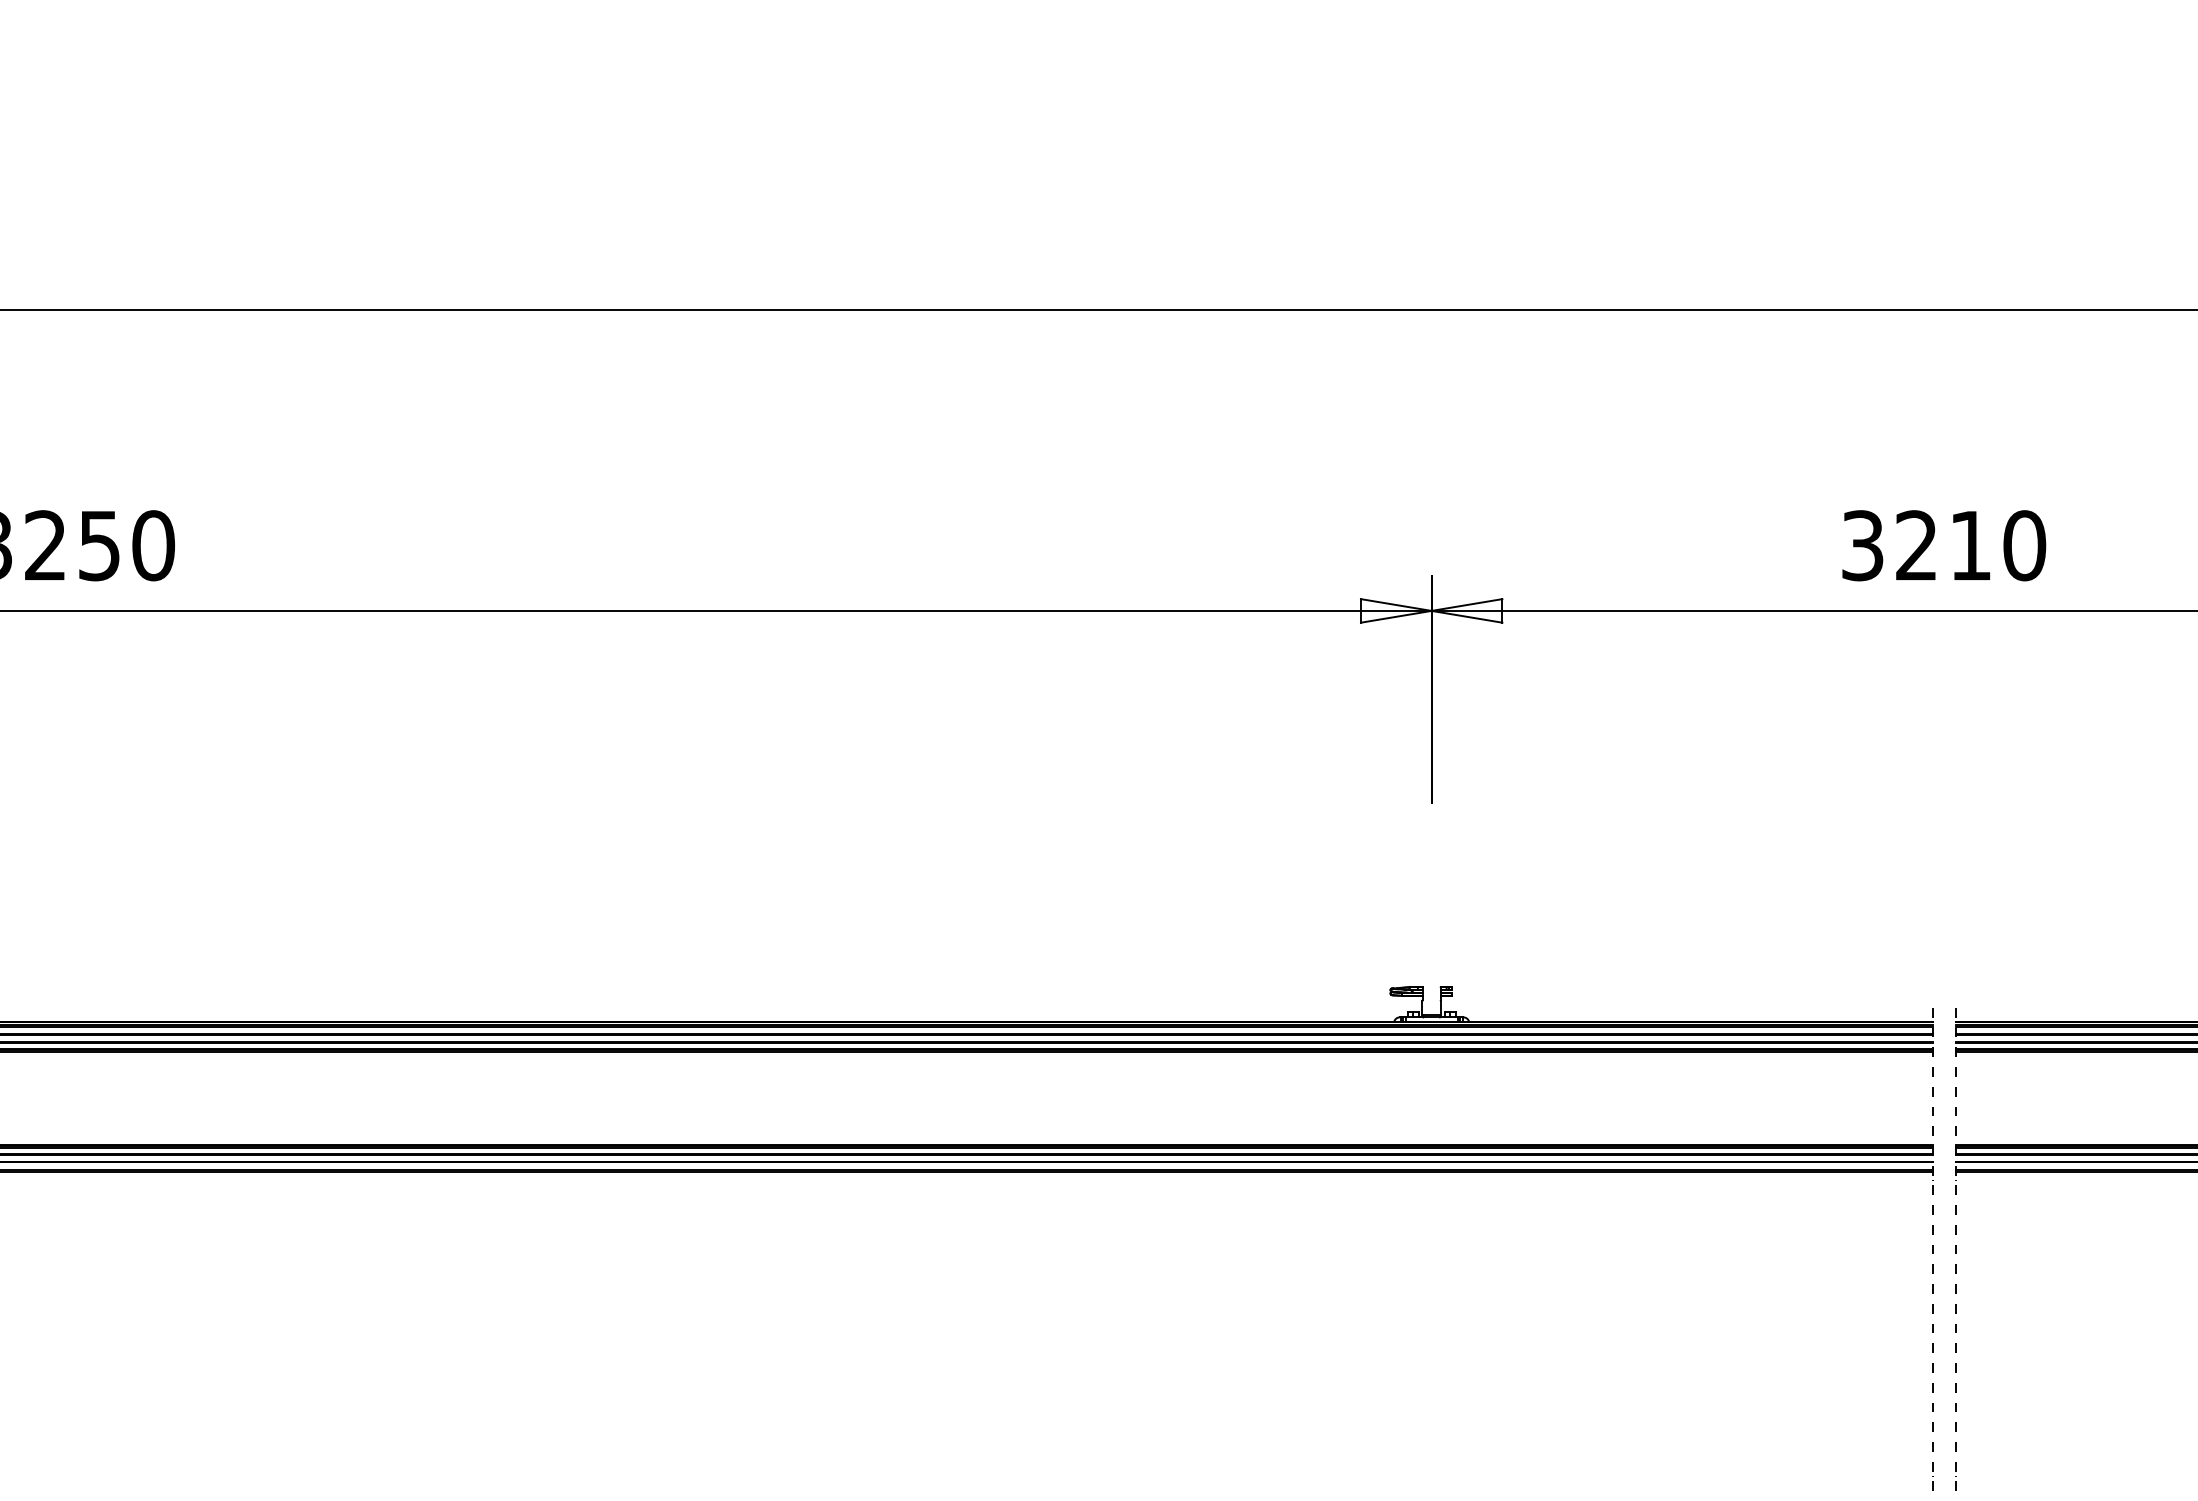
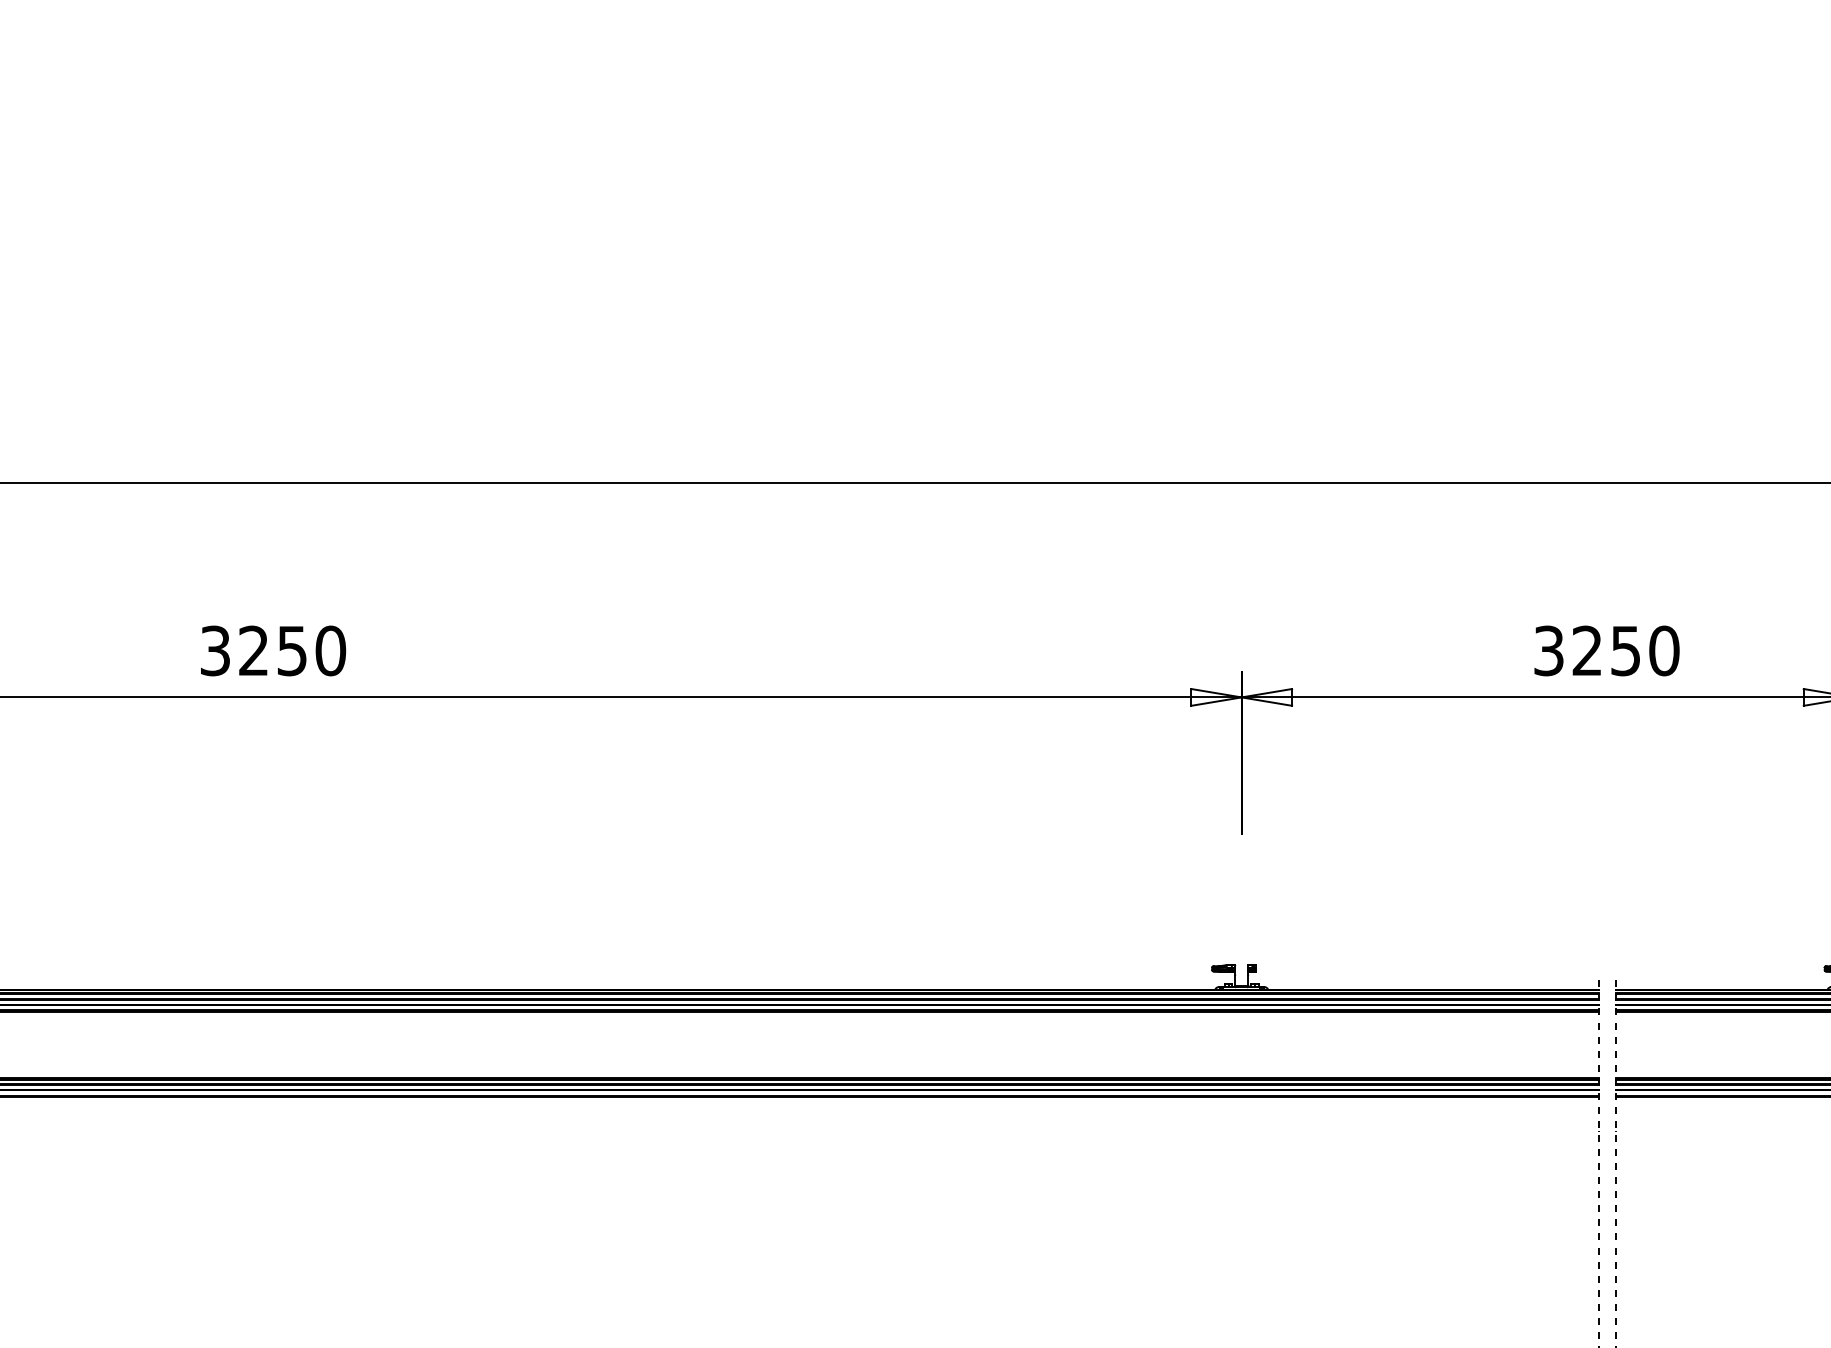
text: (1970, 546) -> (1625, 651), 3210 -> 3250

